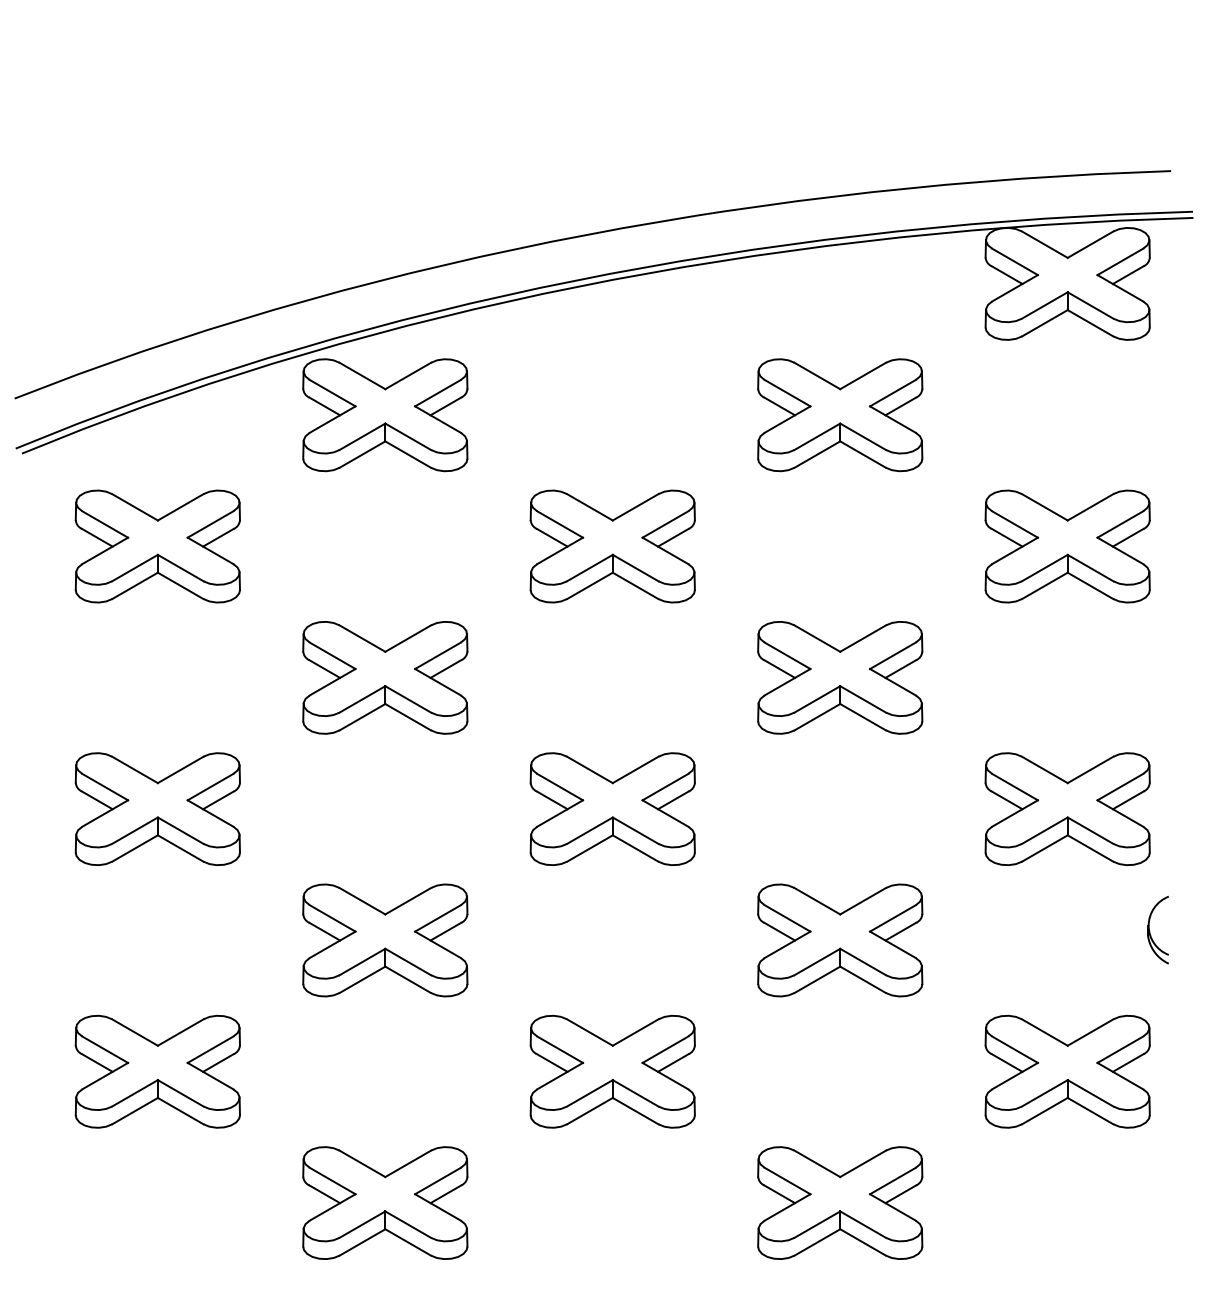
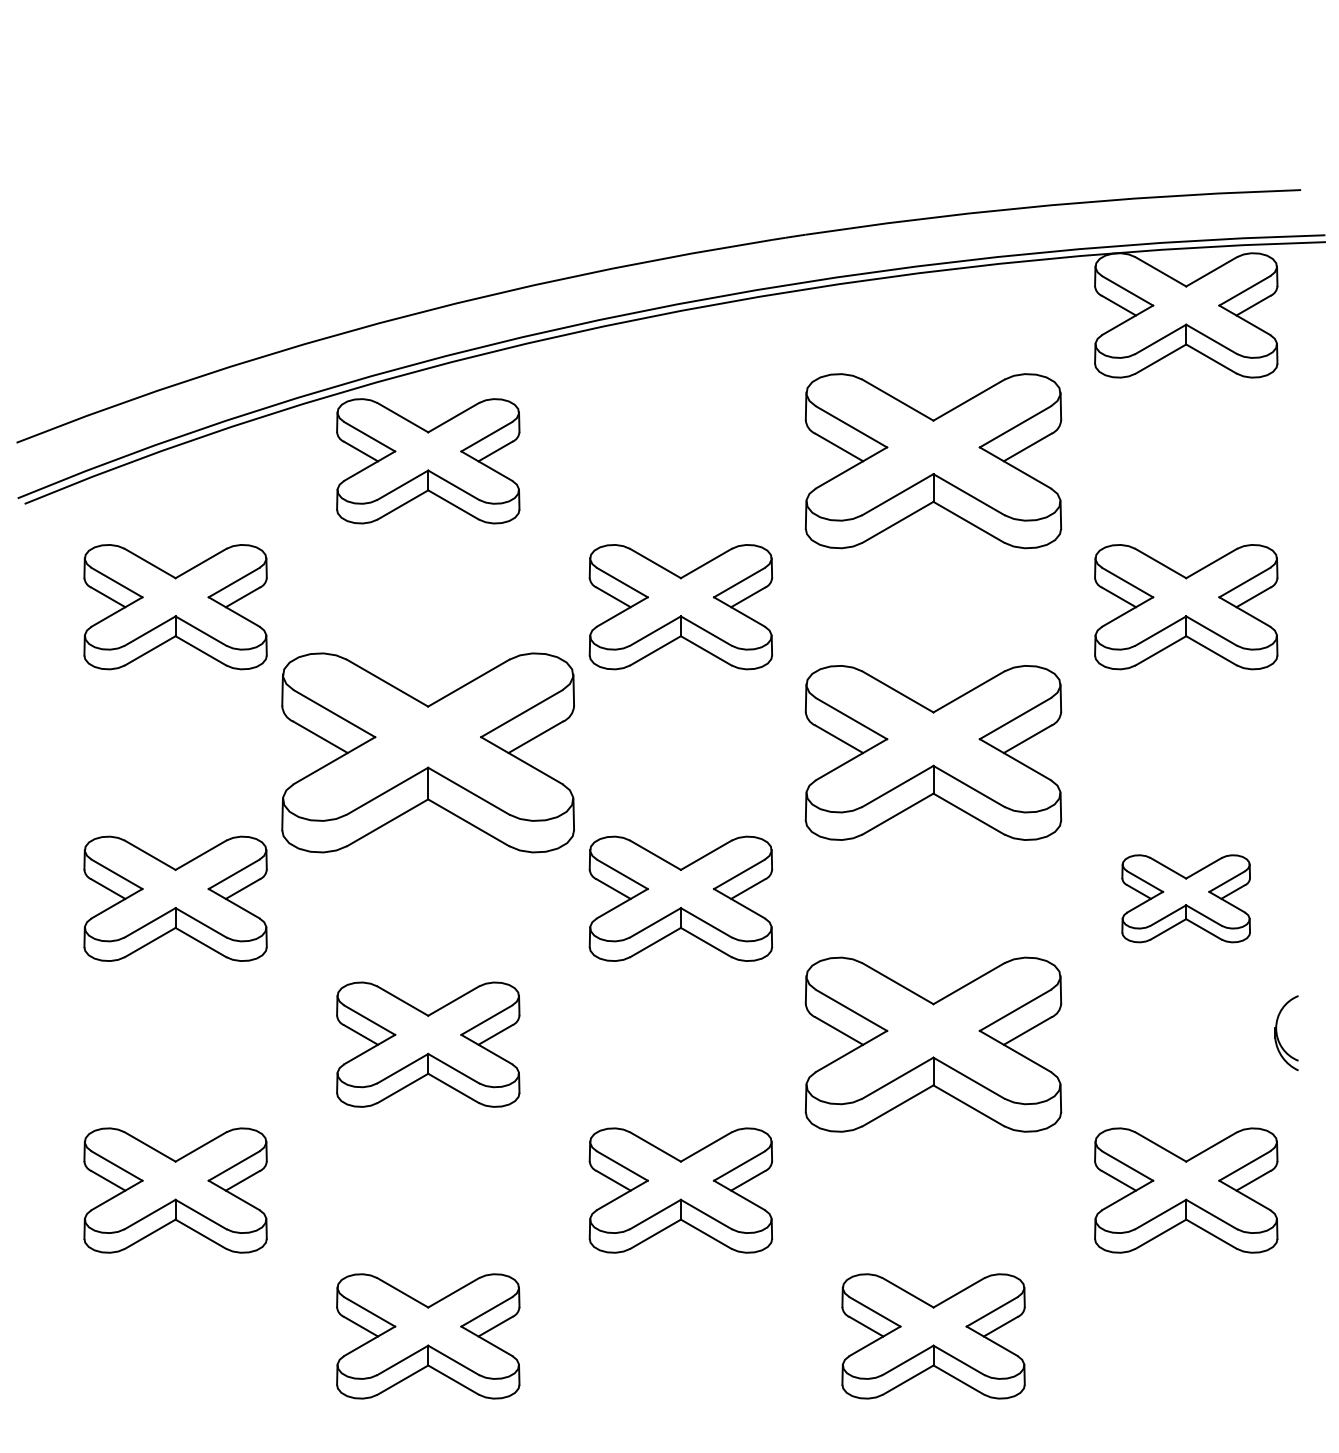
part: (840, 415) -> (933, 461), size x1.4
part: (385, 677) -> (428, 752), size x1.6
part: (840, 677) -> (933, 752), size x1.4
part: (1067, 808) -> (1186, 898), size x0.7
part: (840, 940) -> (933, 1044), size x1.4

